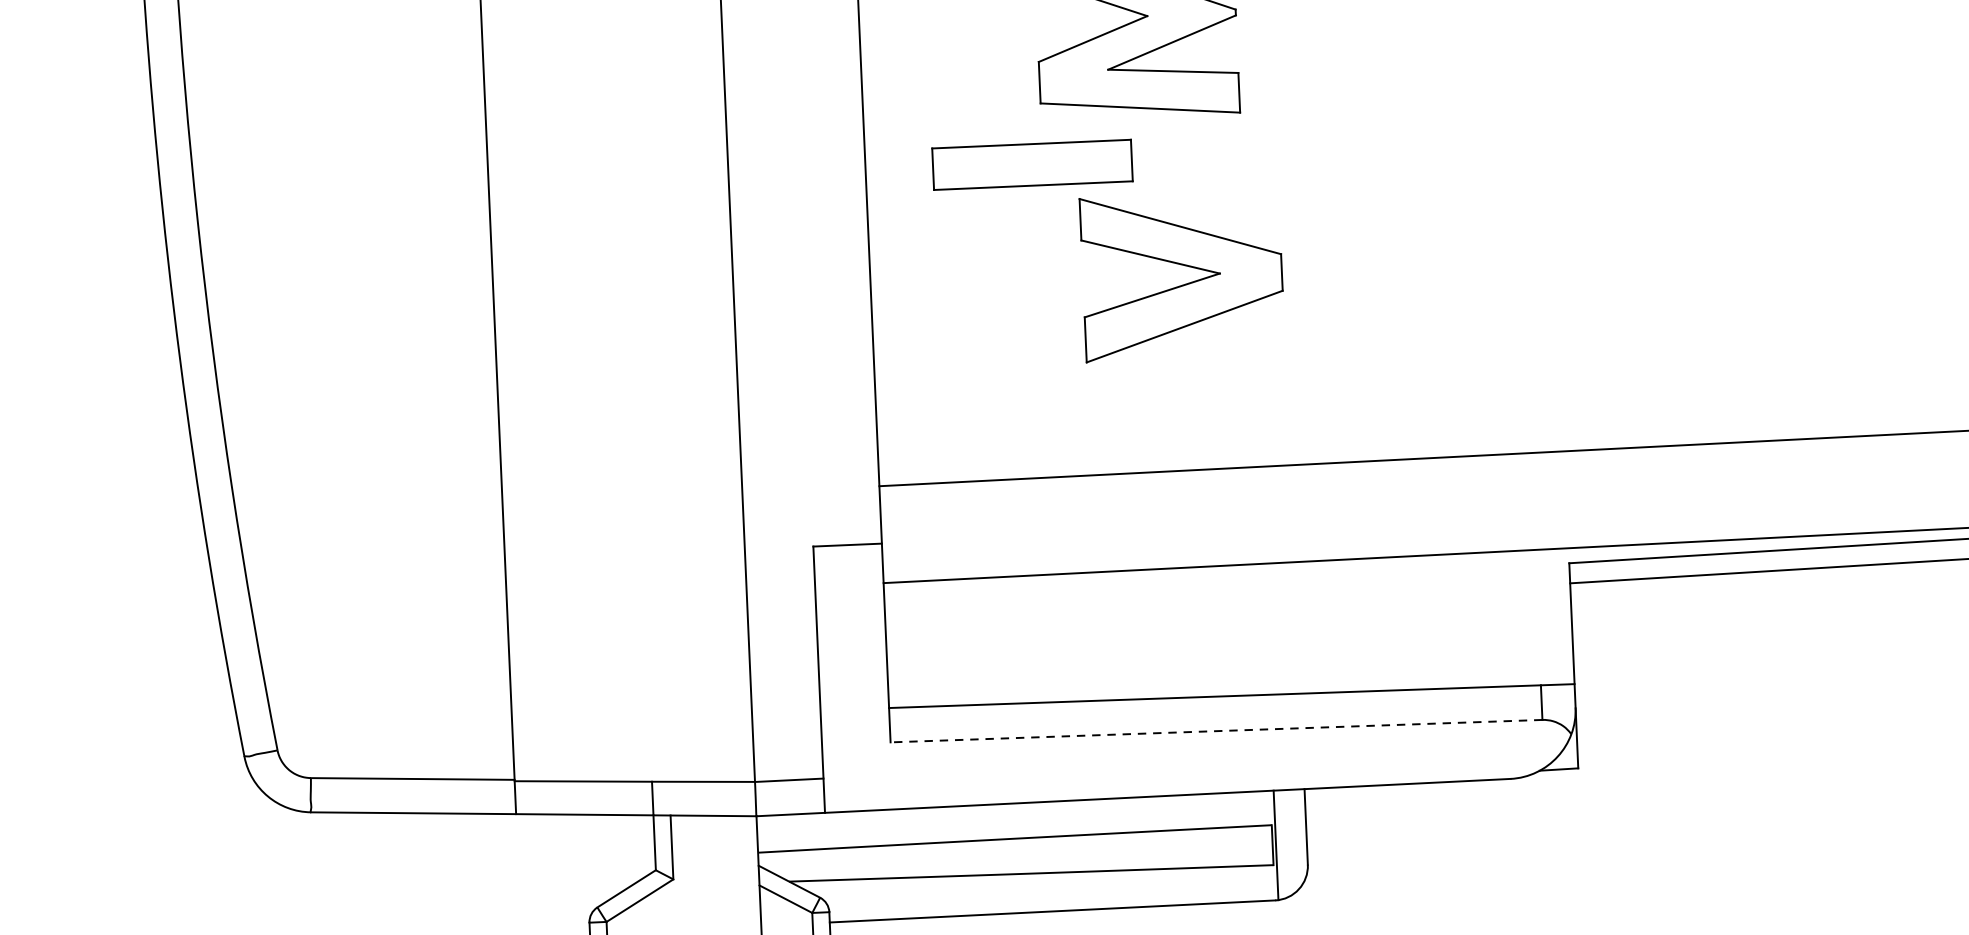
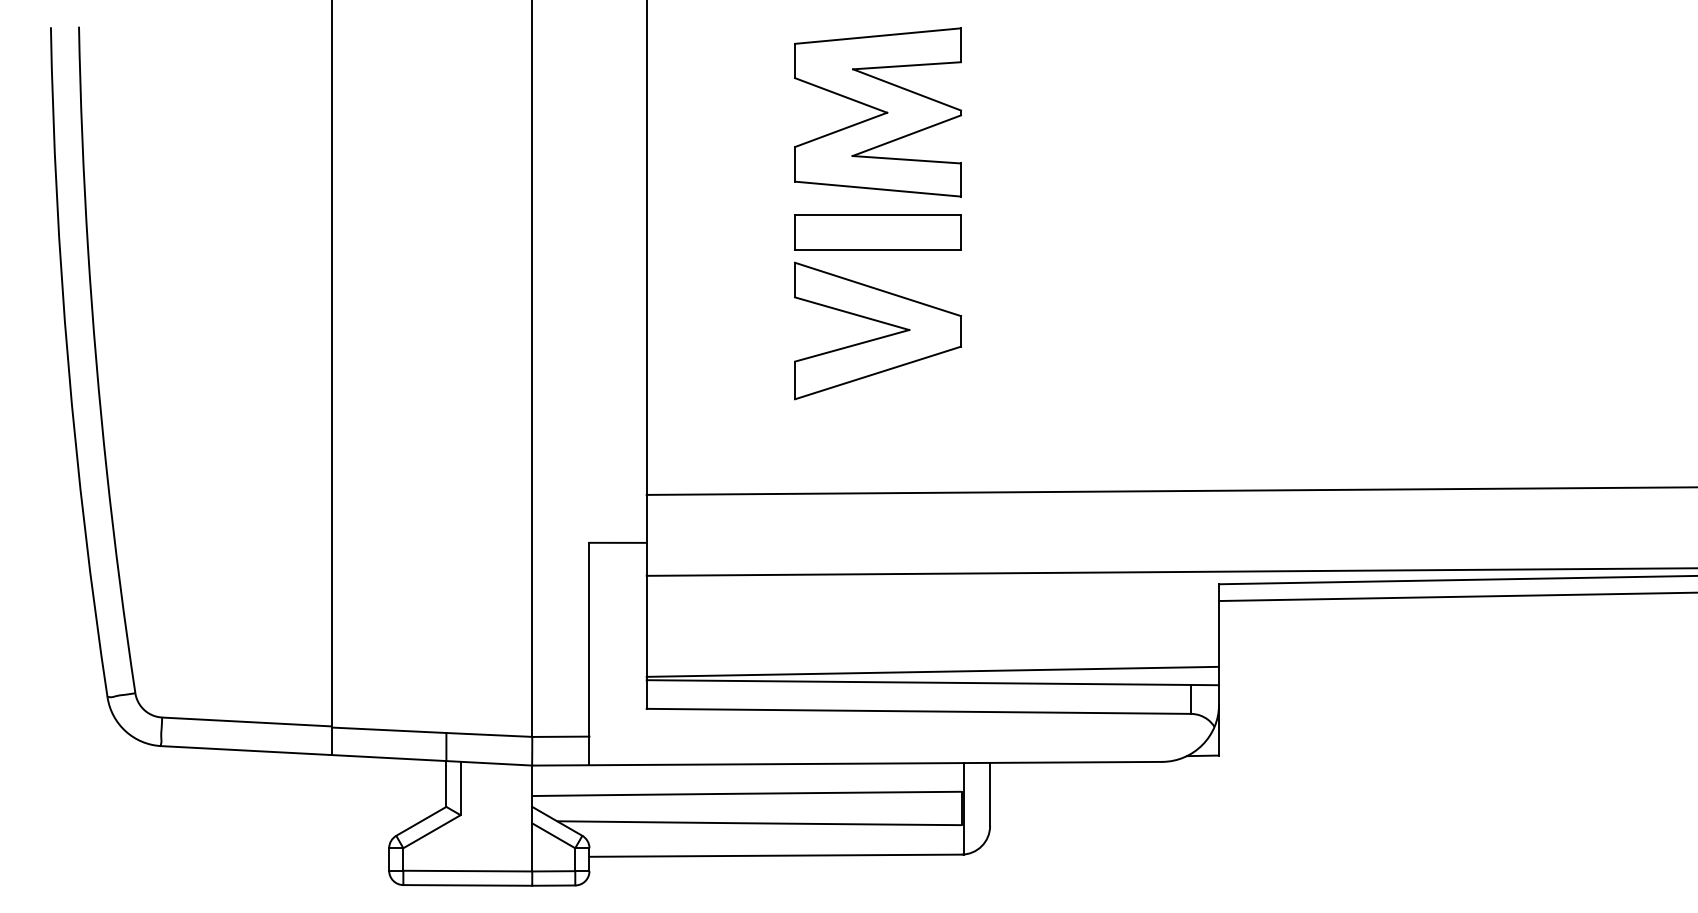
part: (1031, 164) -> (877, 232), moved
part: (1182, 284) -> (877, 337), moved
line: (1230, 682) -> (932, 671), added
line: (1216, 731) -> (918, 711), dashed -> solid

